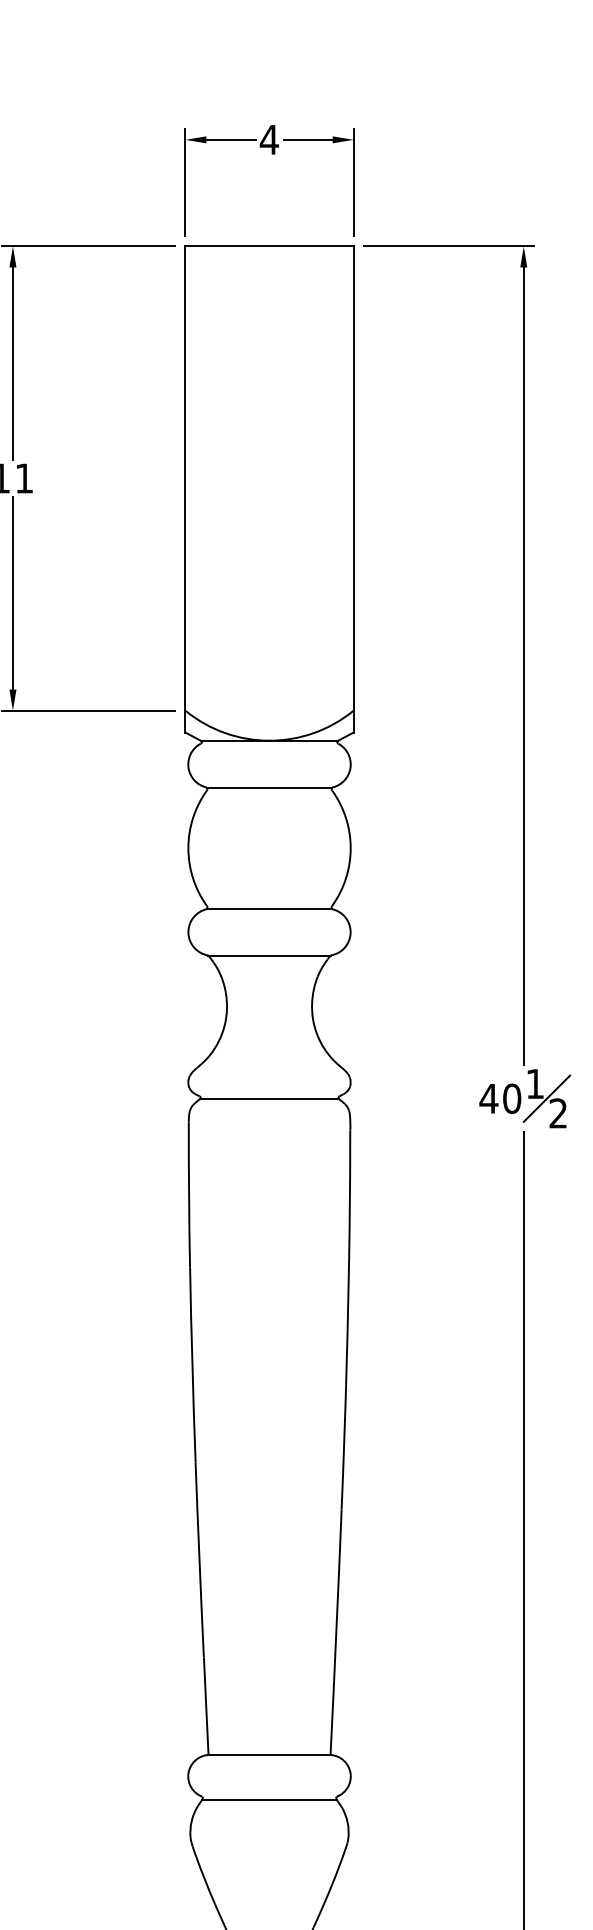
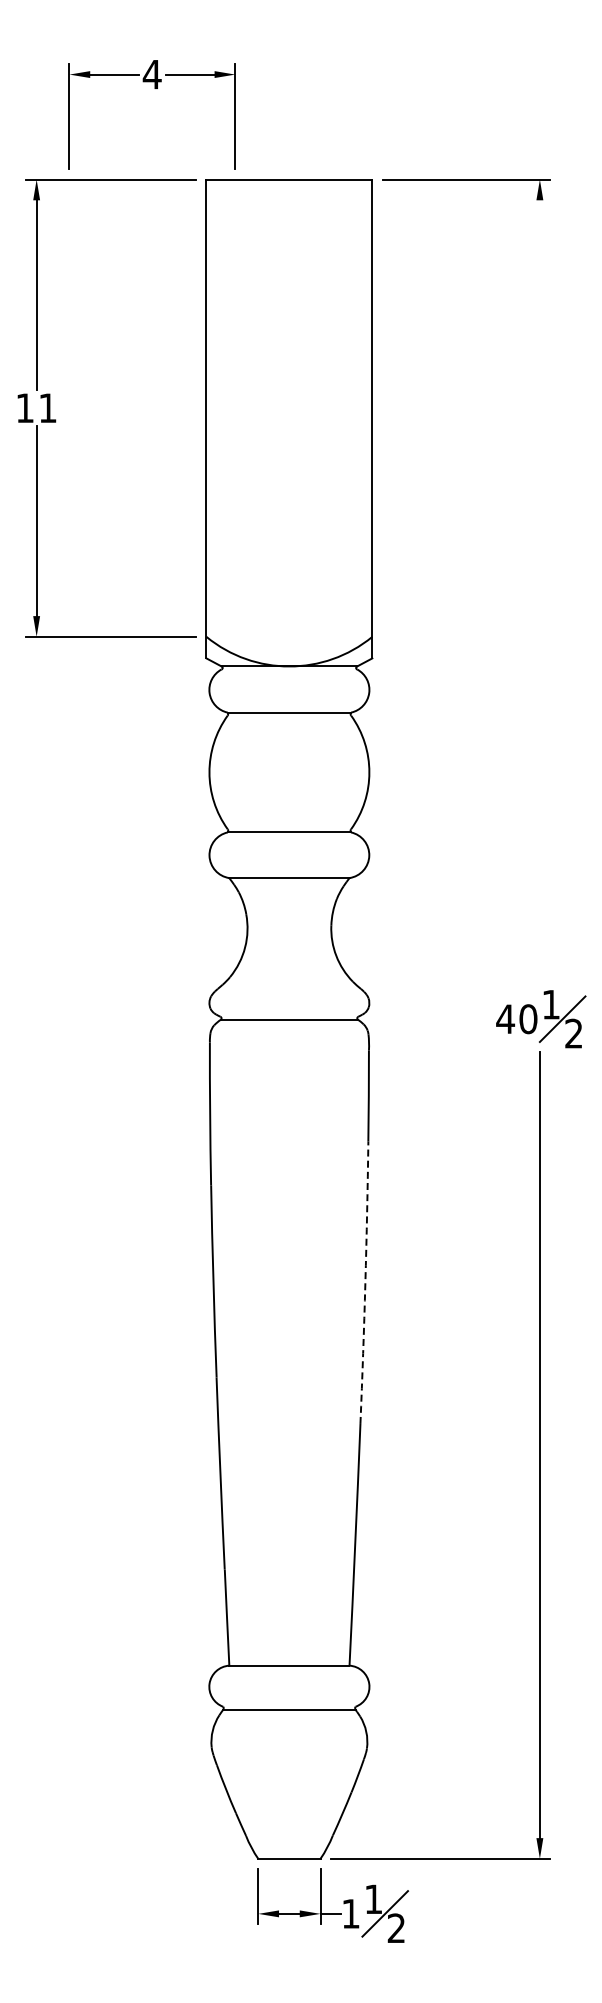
part: (271, 153) -> (154, 88), moved
line: (523, 666) -> (539, 593), removed
arc: (346, 1366) -> (365, 1282), solid -> dashed

